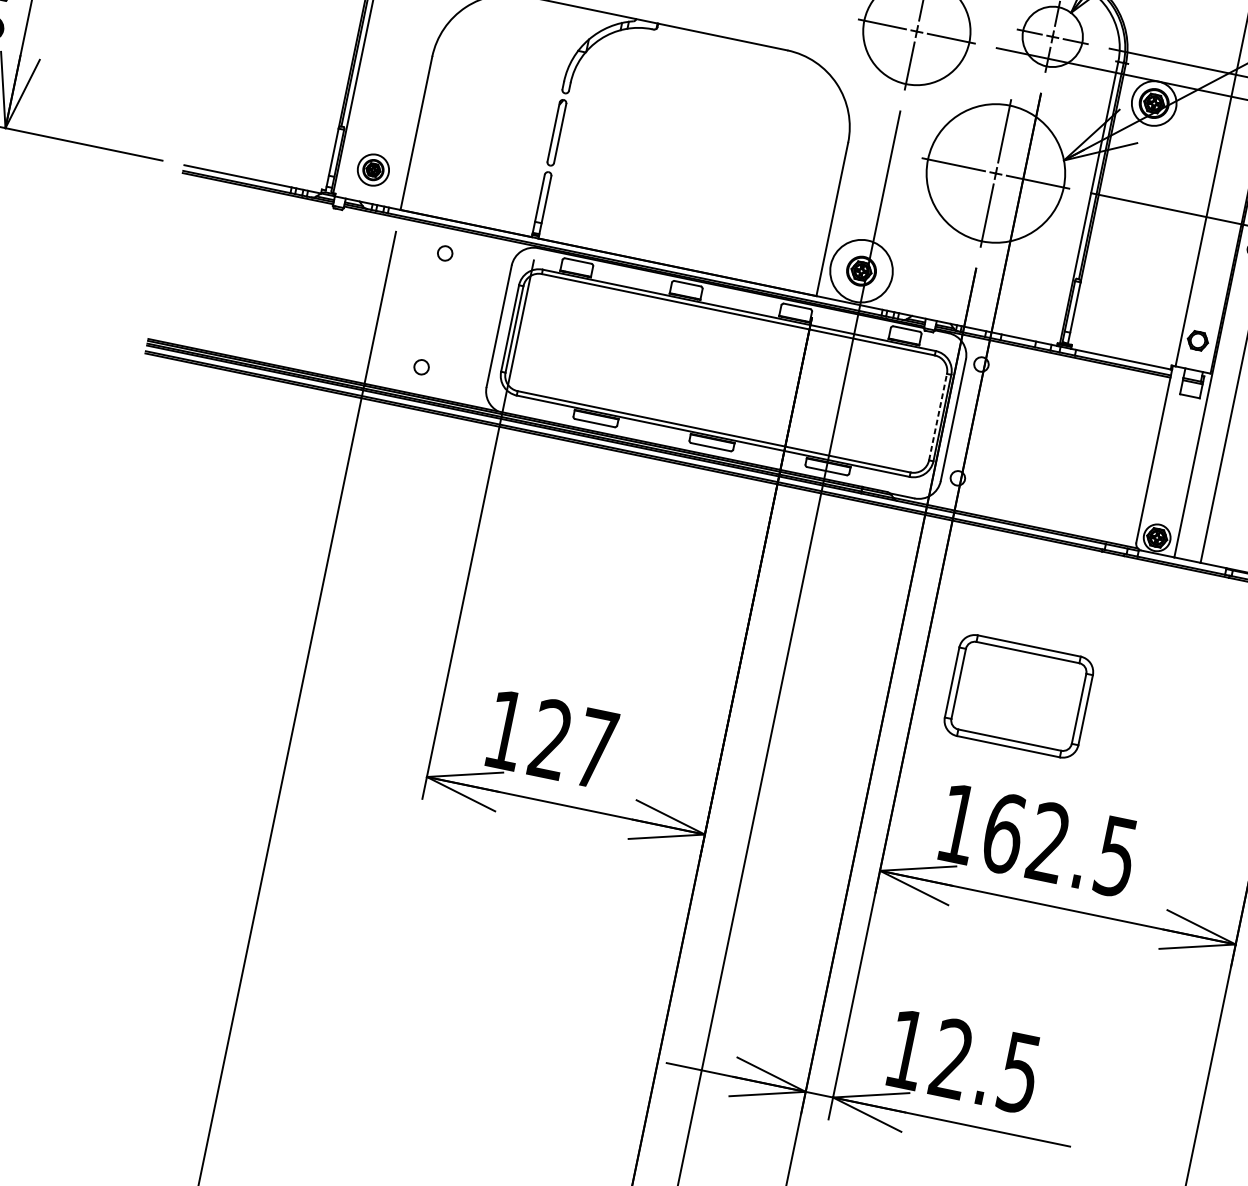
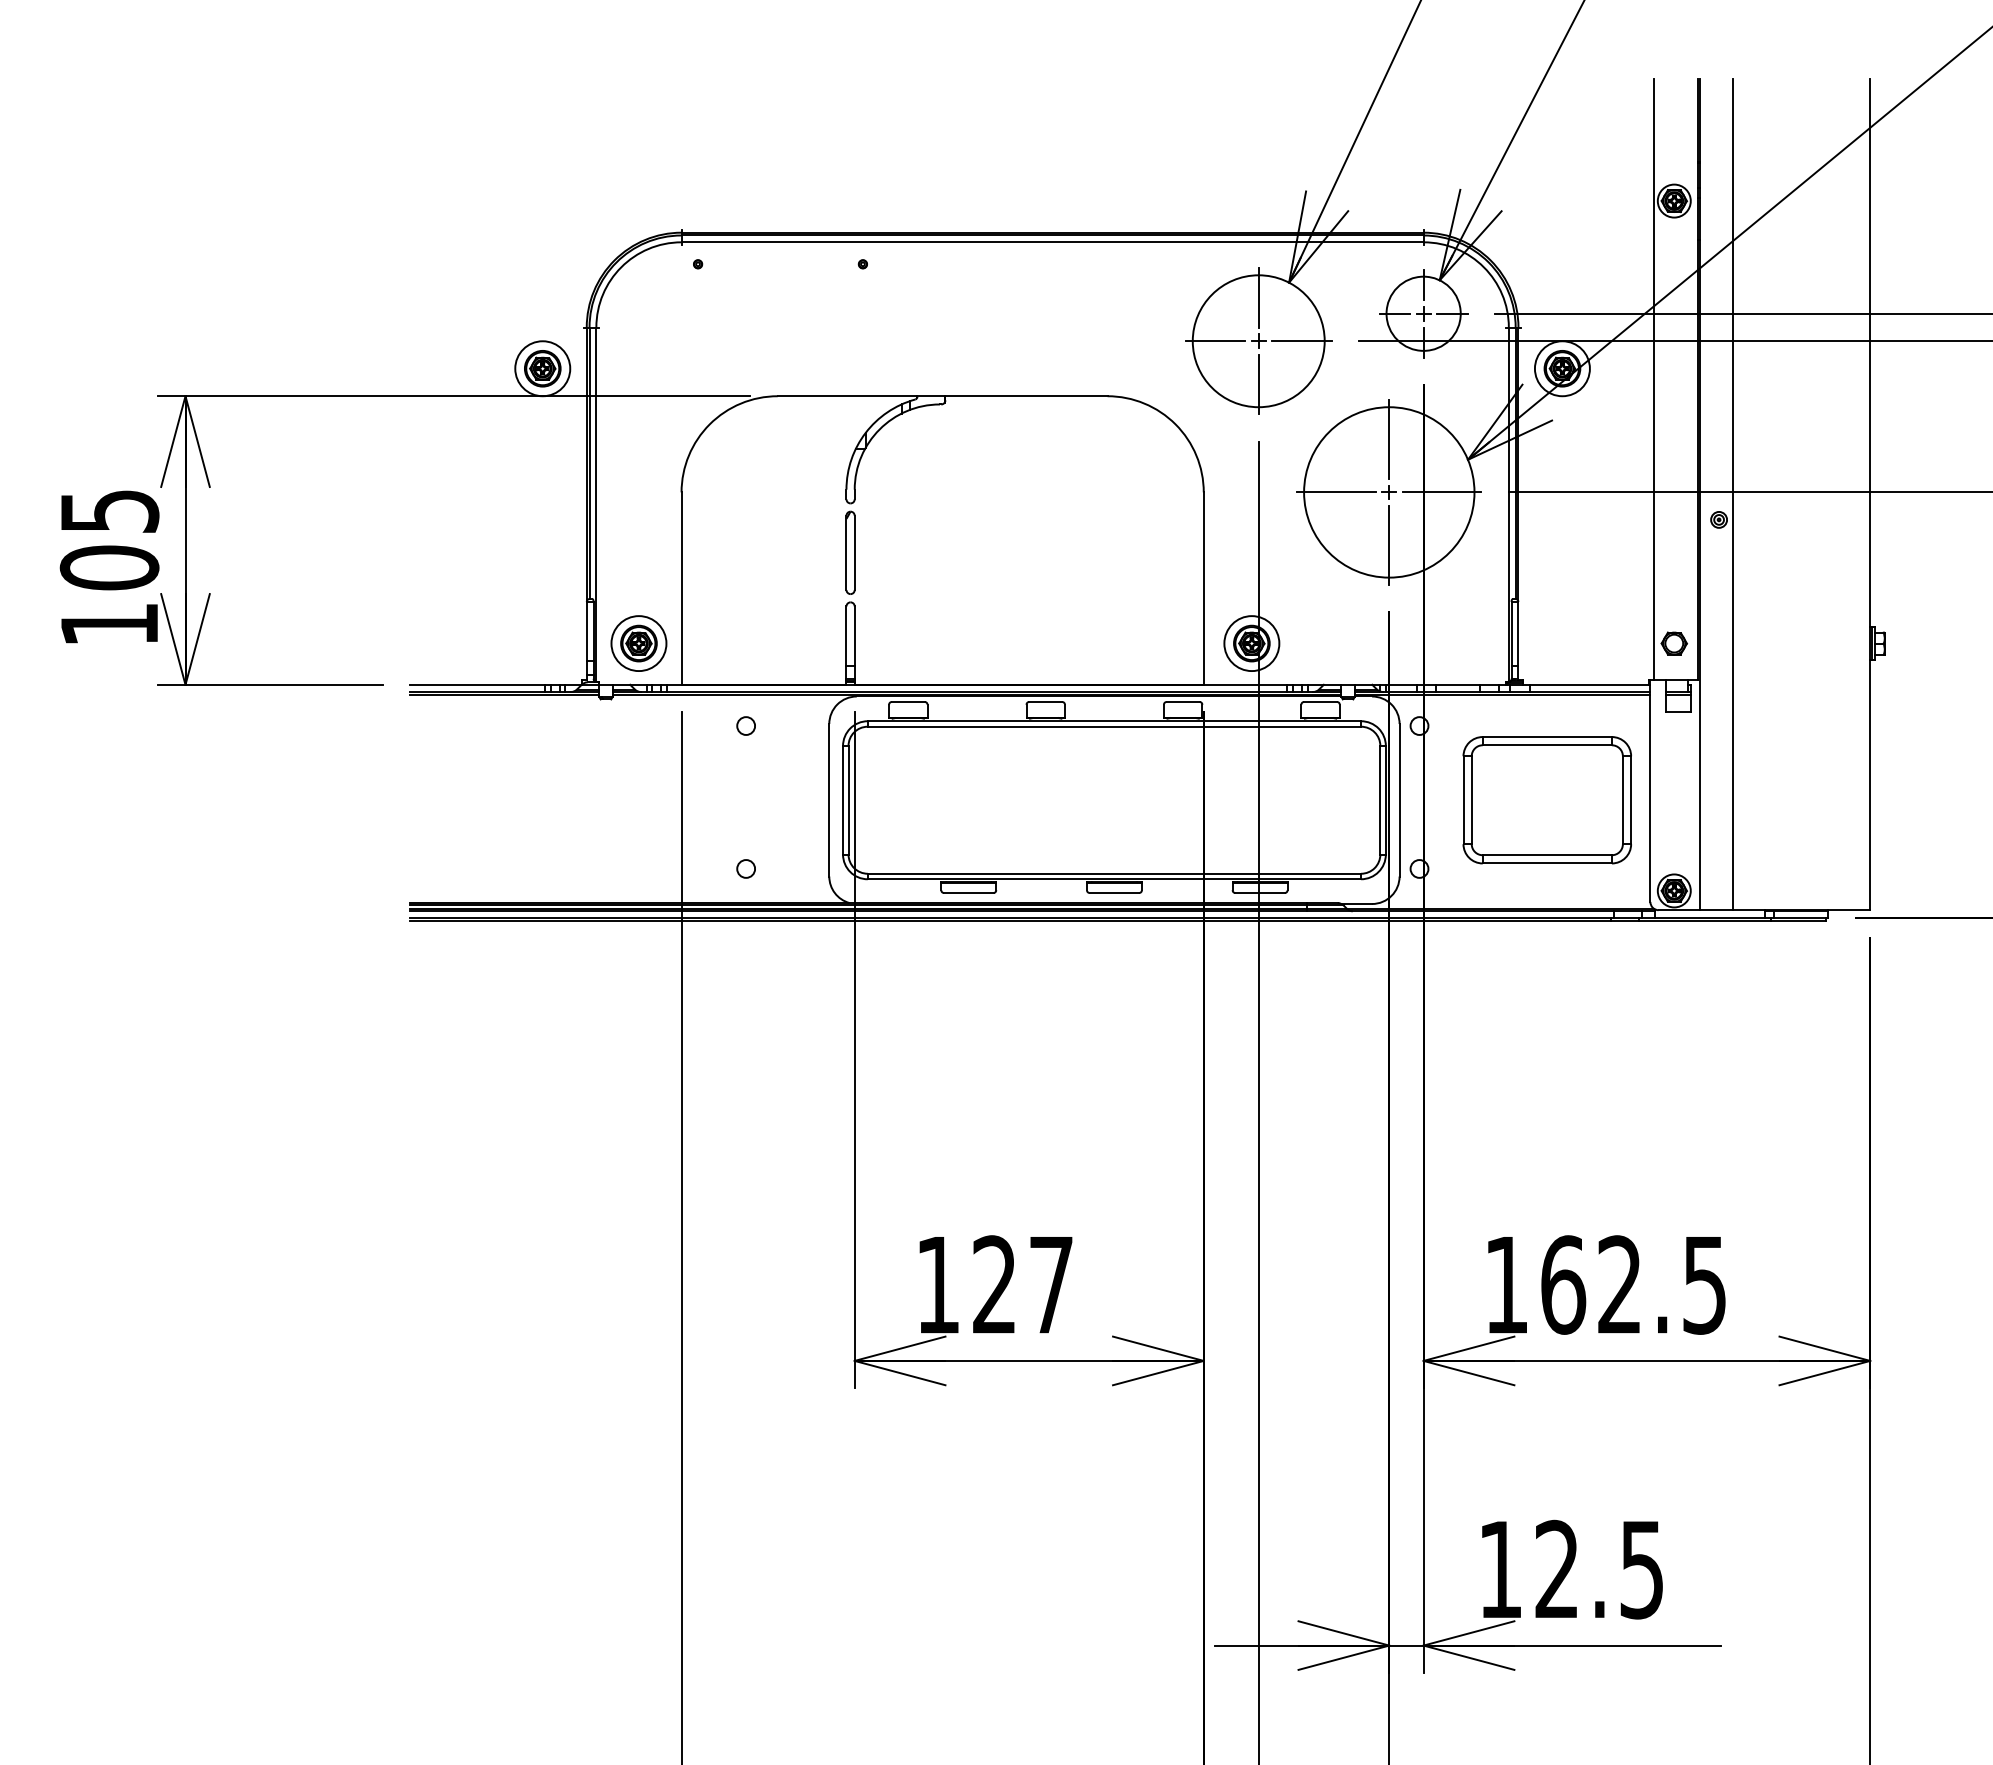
part: (373, 169) -> (638, 643), size x1.43
circle: (861, 271) -> (1251, 643), size x0.71
line: (938, 416) -> (1380, 799), dashed -> solid
part: (1018, 696) -> (1546, 800), moved

